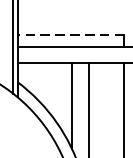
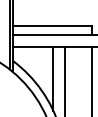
line: (69, 34) -> (51, 25), dashed -> solid

